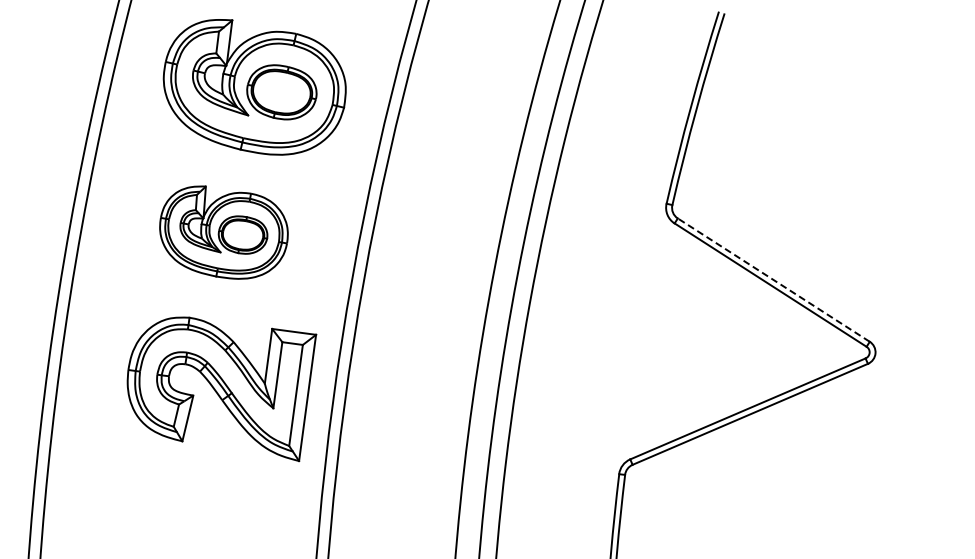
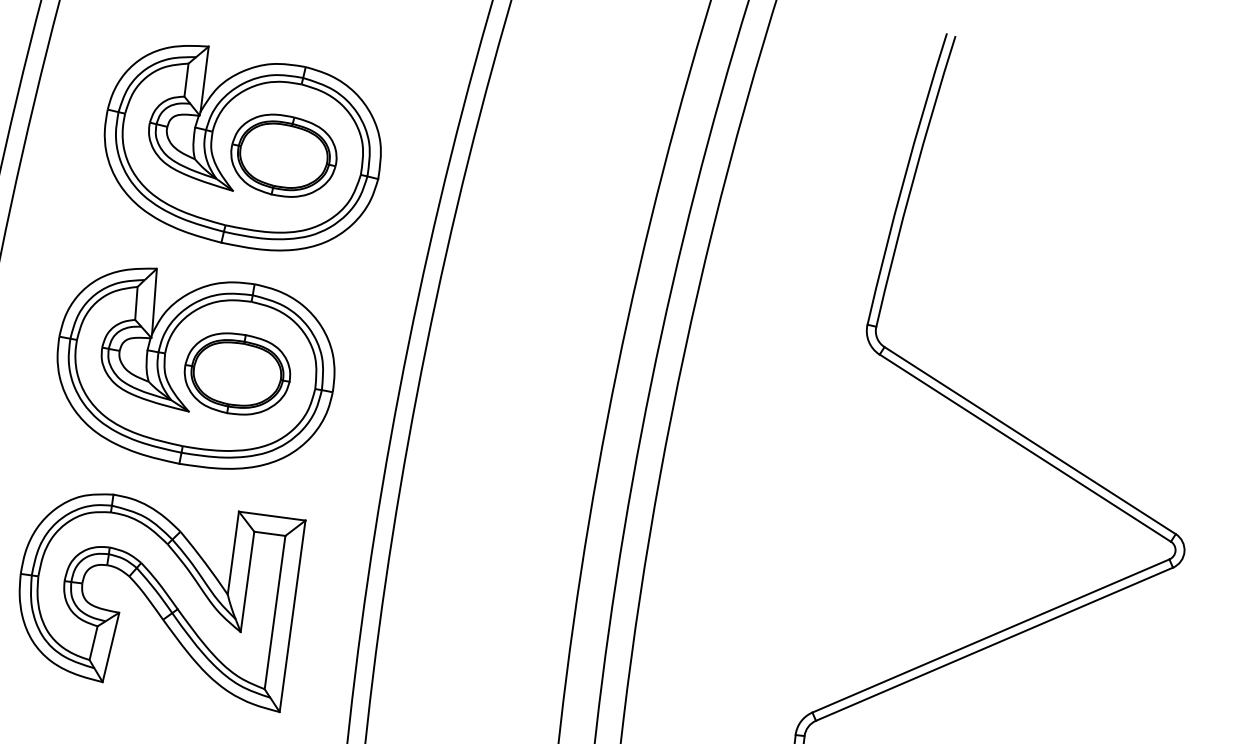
part: (223, 232) -> (195, 368), size x1.43
line: (773, 279) -> (1029, 439), dashed -> solid
part: (221, 389) -> (161, 603), moved

